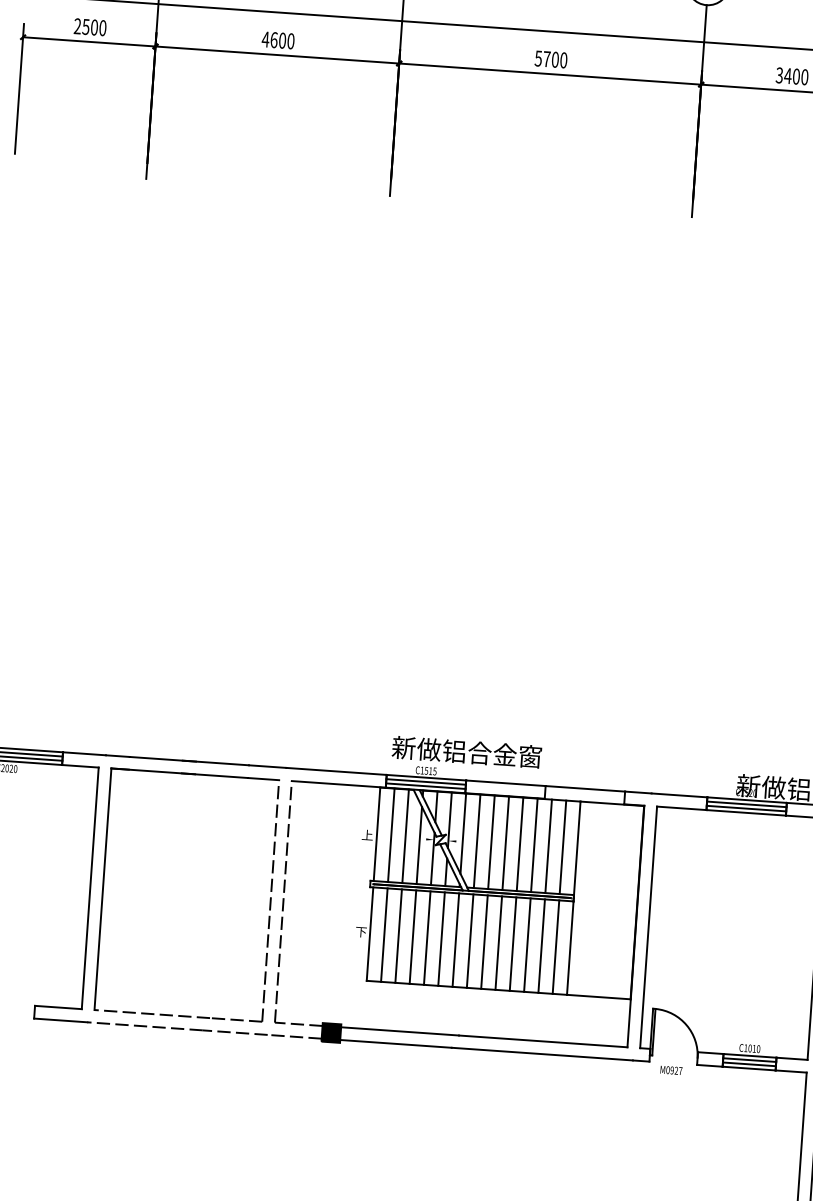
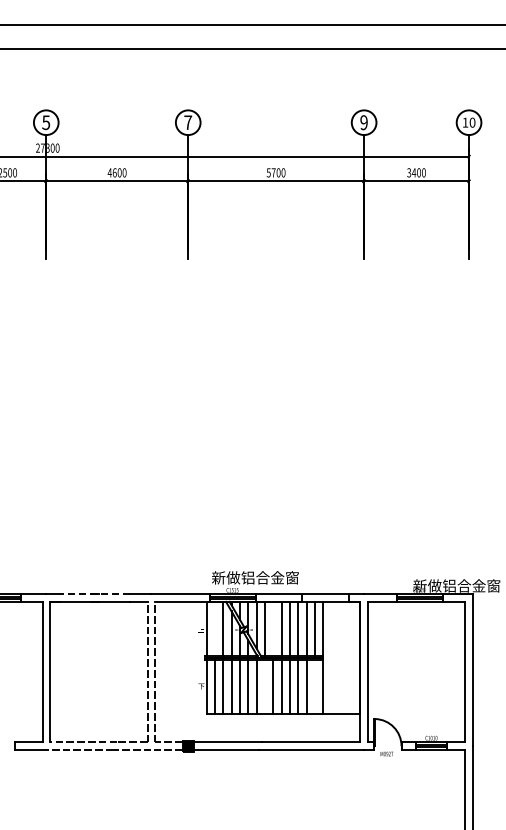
line: (188, 761) -> (94, 594), solid -> dashed
line: (390, 834) -> (214, 628), removed
line: (491, 841) -> (273, 628), removed
line: (469, 941) -> (264, 687), removed
line: (555, 947) -> (314, 687), removed

